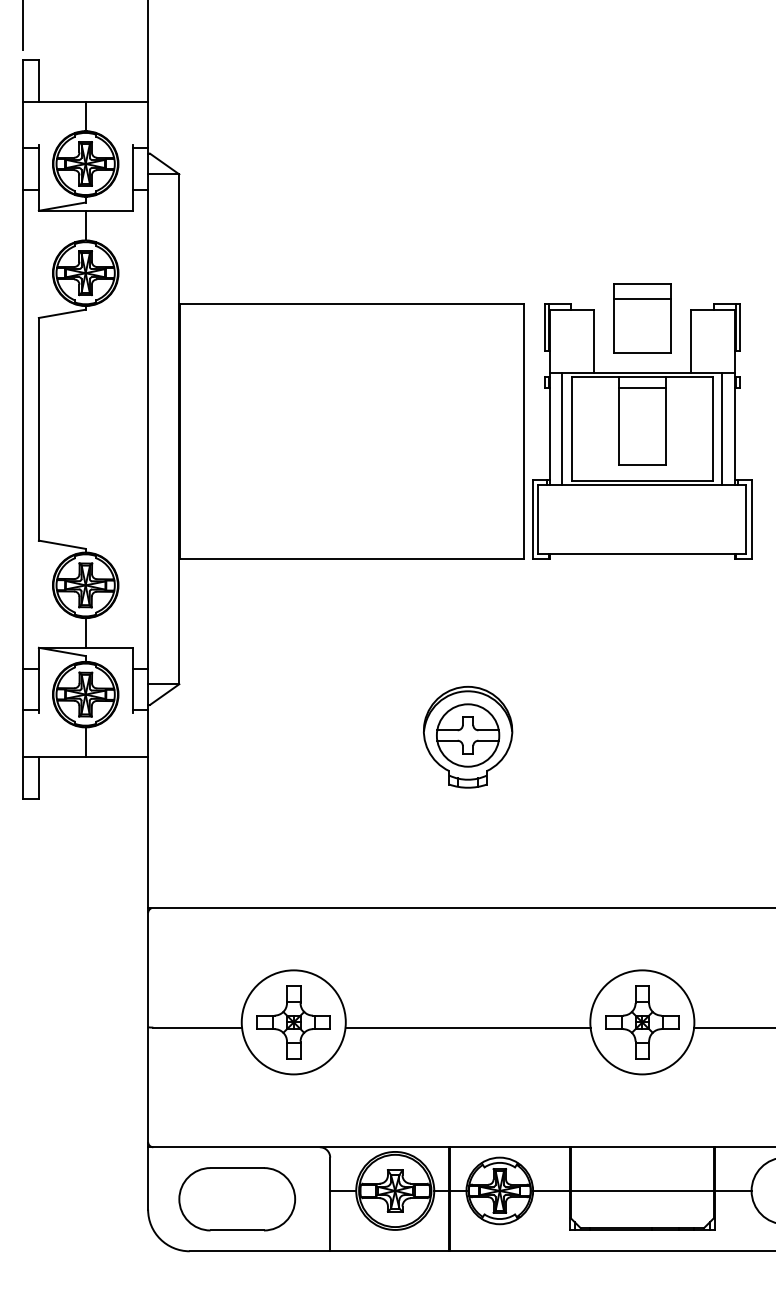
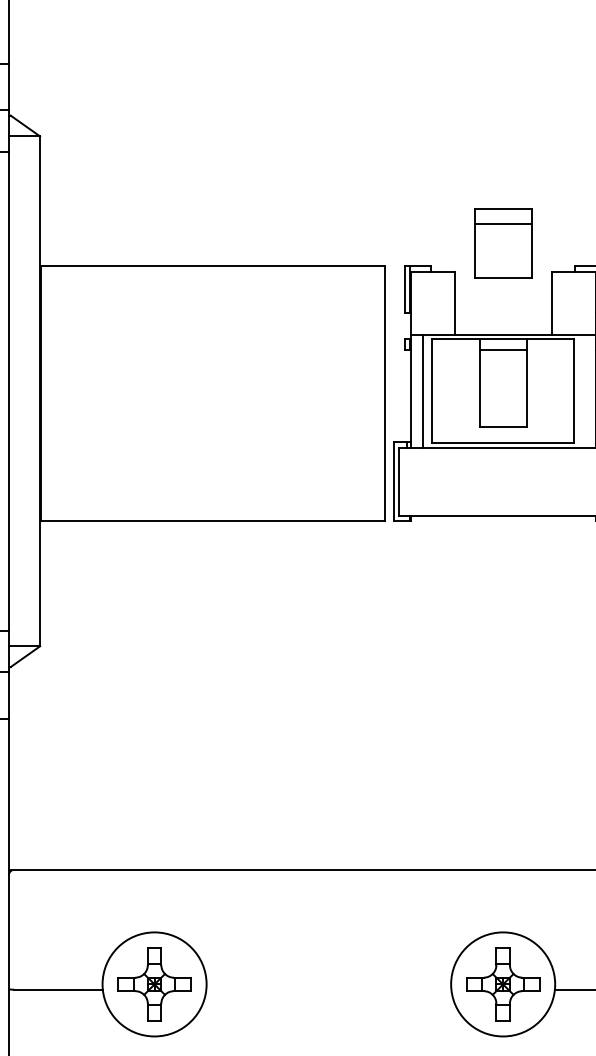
part: (642, 318) -> (503, 243), moved
line: (722, 429) -> (583, 391), removed
part: (468, 736) -> (329, 698), removed
line: (467, 1027) -> (328, 989), removed

